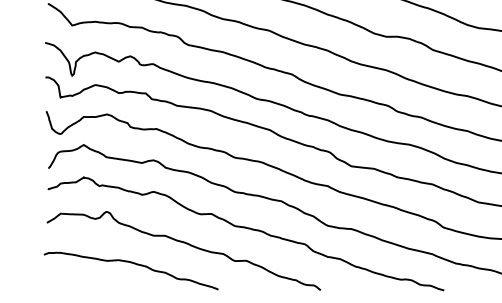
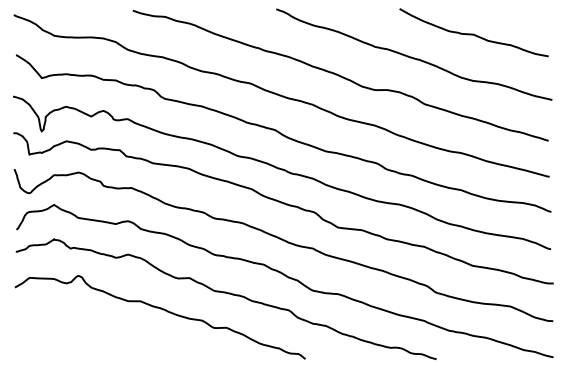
curve: (134, 264) -> (107, 331), removed

